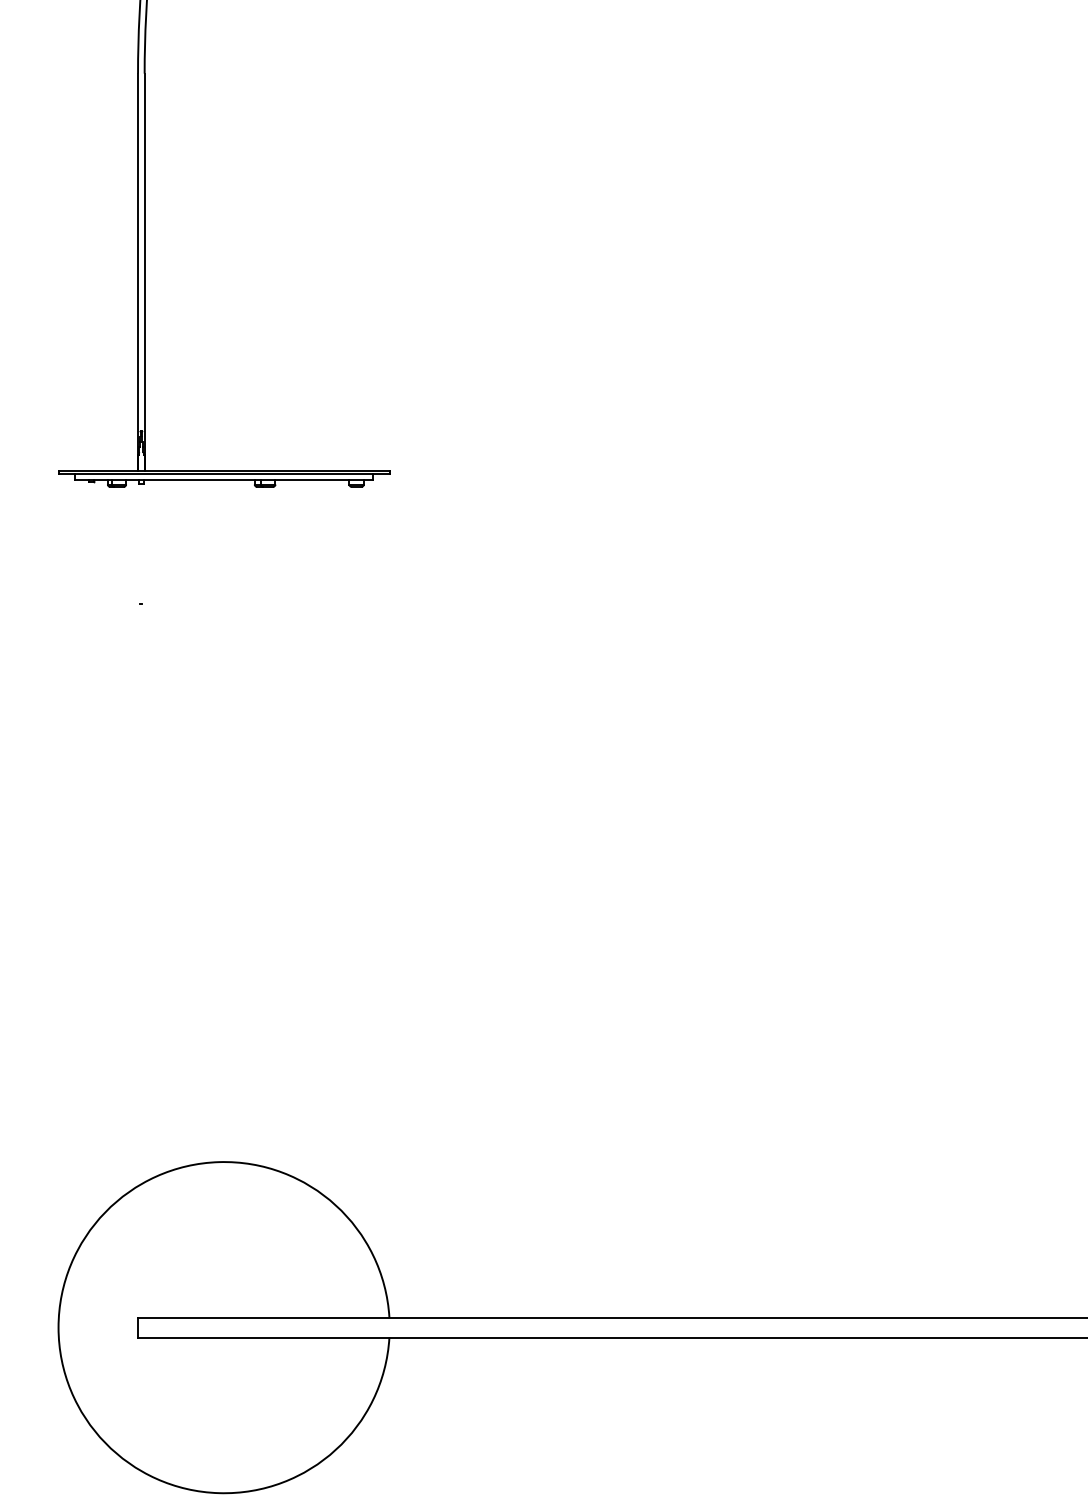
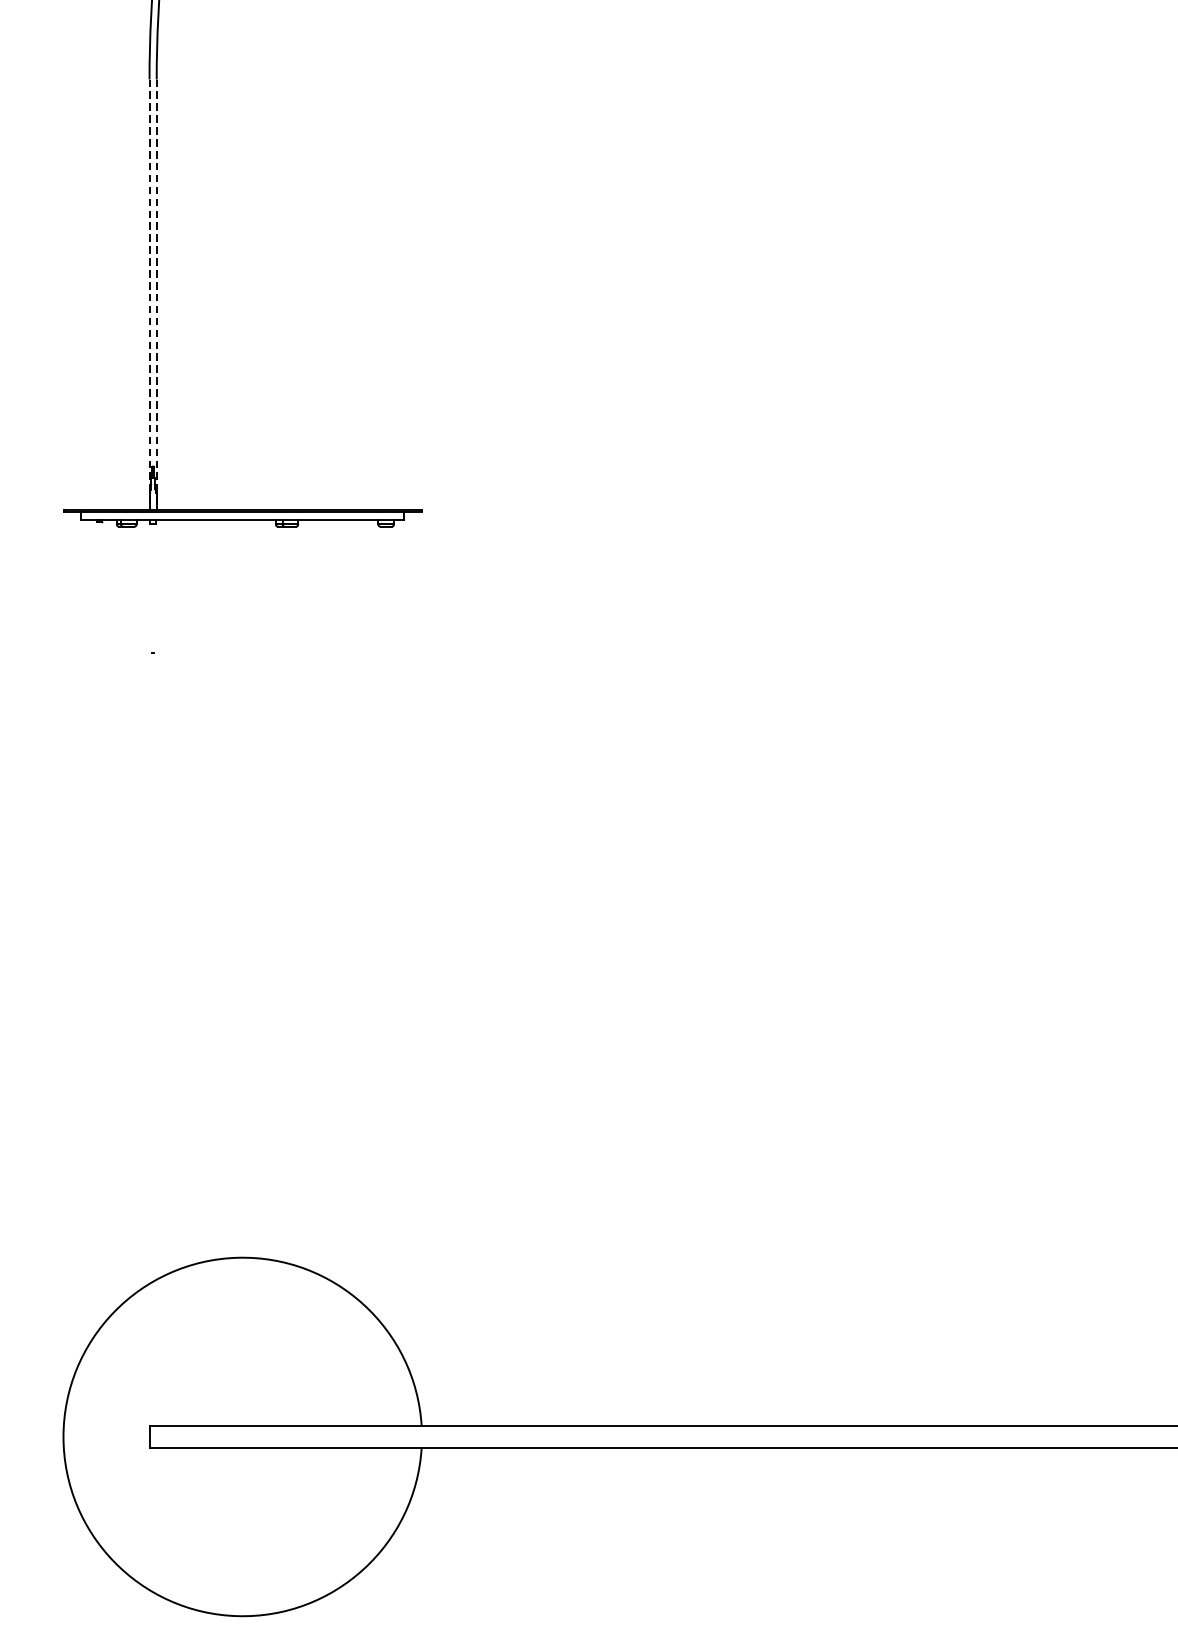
line: (138, 272) -> (150, 294), solid -> dashed
line: (144, 272) -> (156, 294), solid -> dashed

